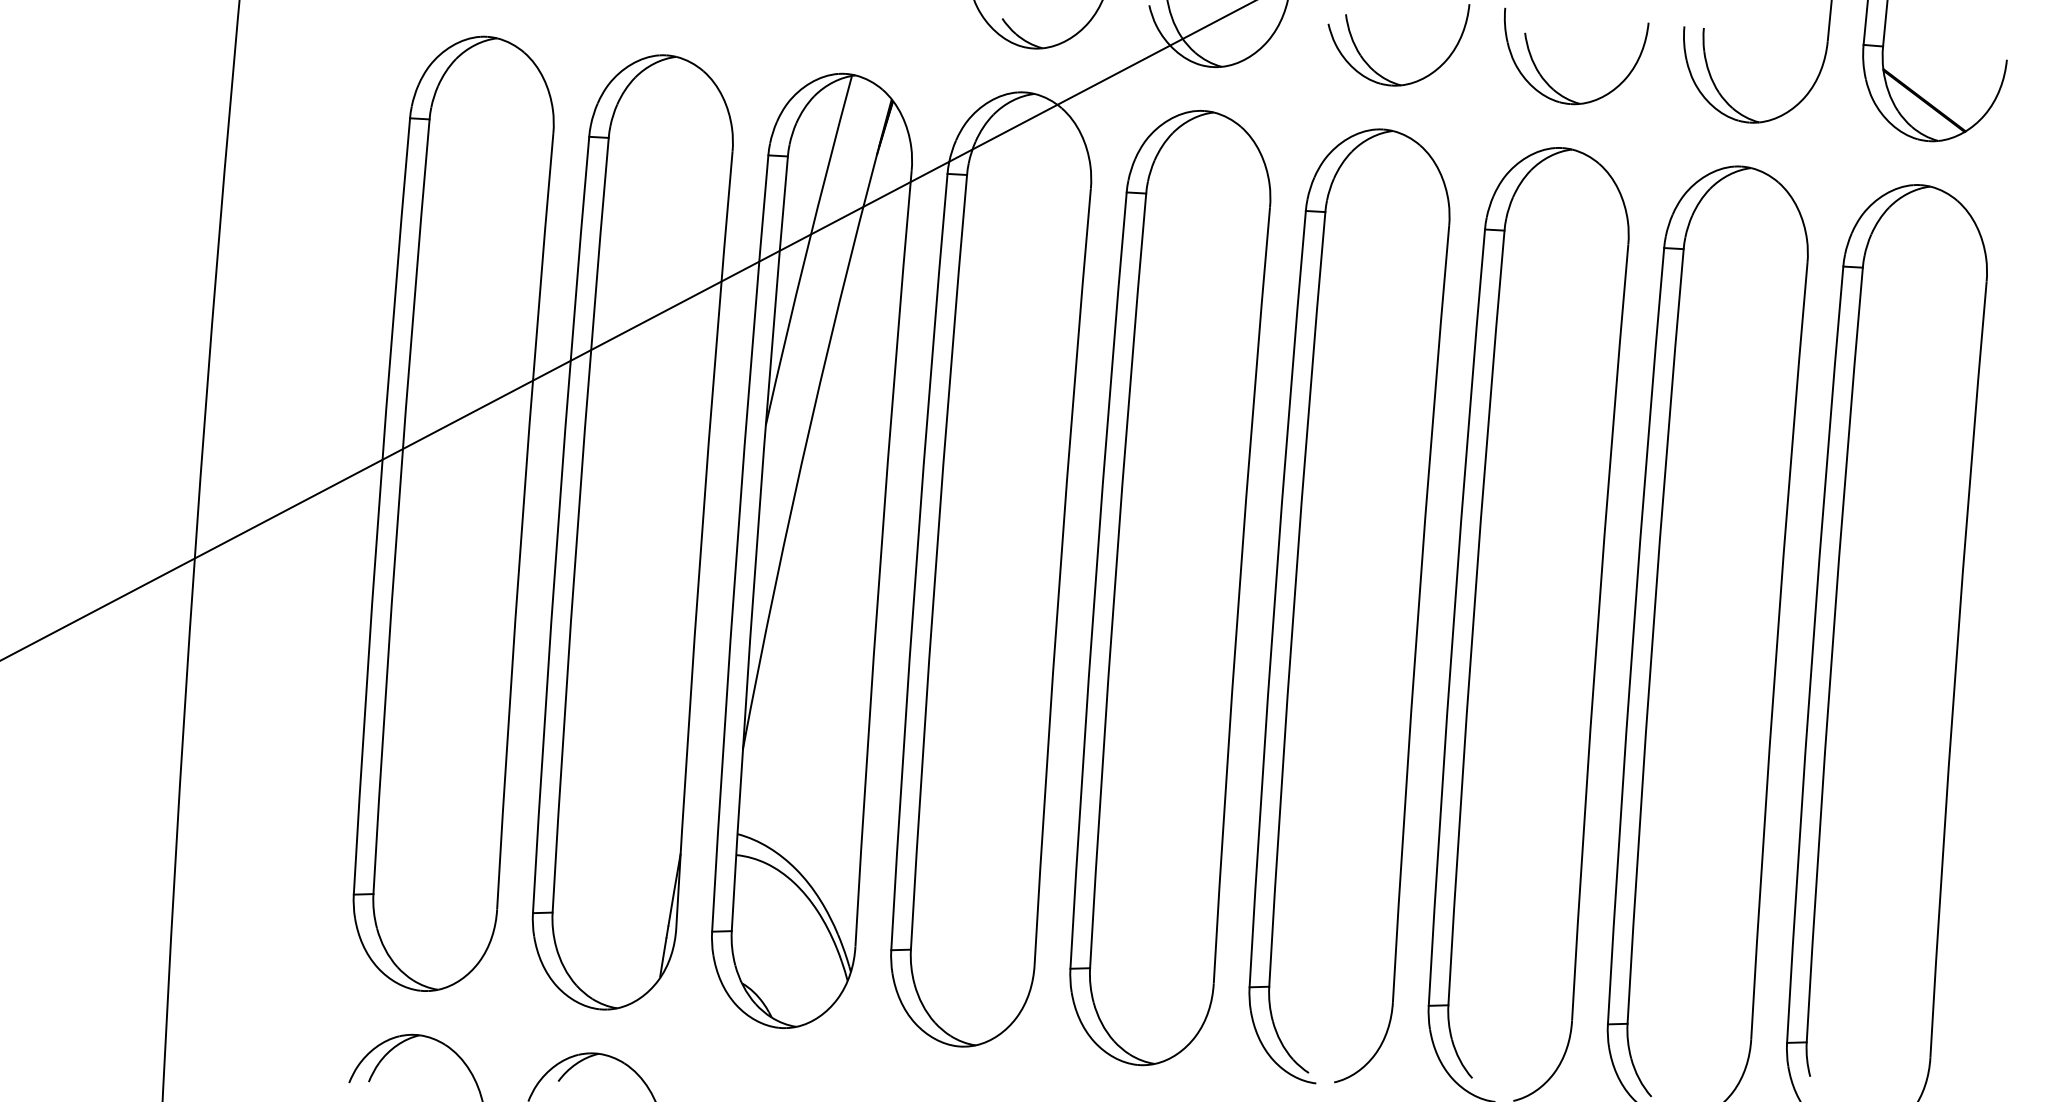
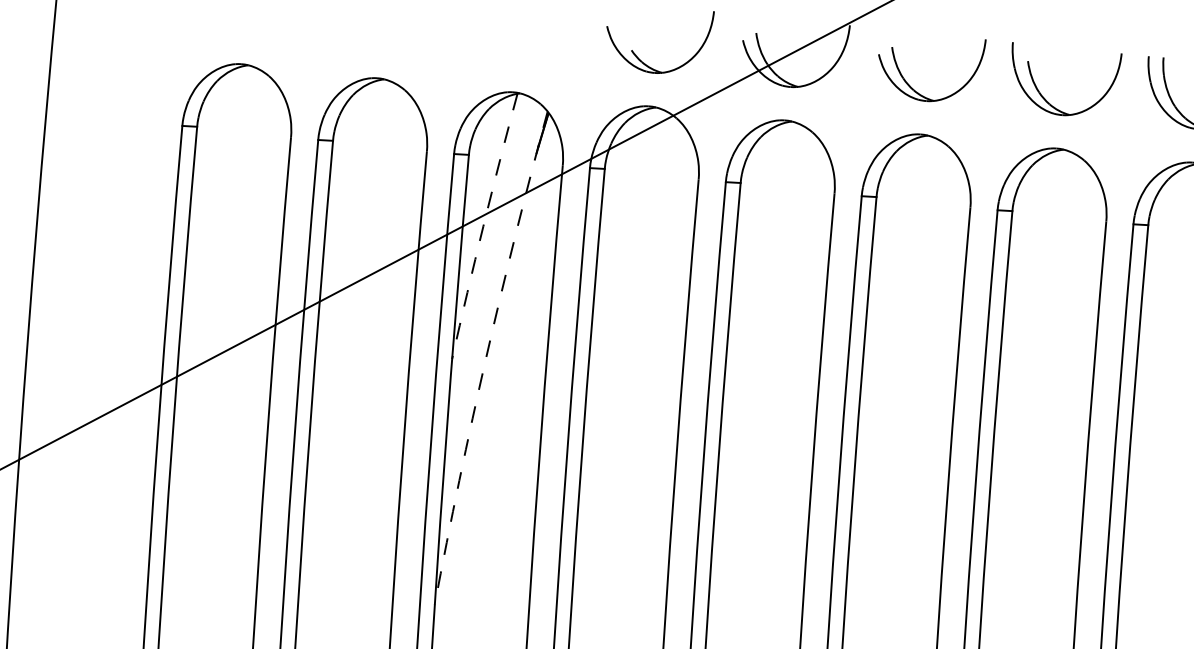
arc: (807, 250) -> (483, 226), solid -> dashed
arc: (810, 423) -> (486, 357), solid -> dashed

